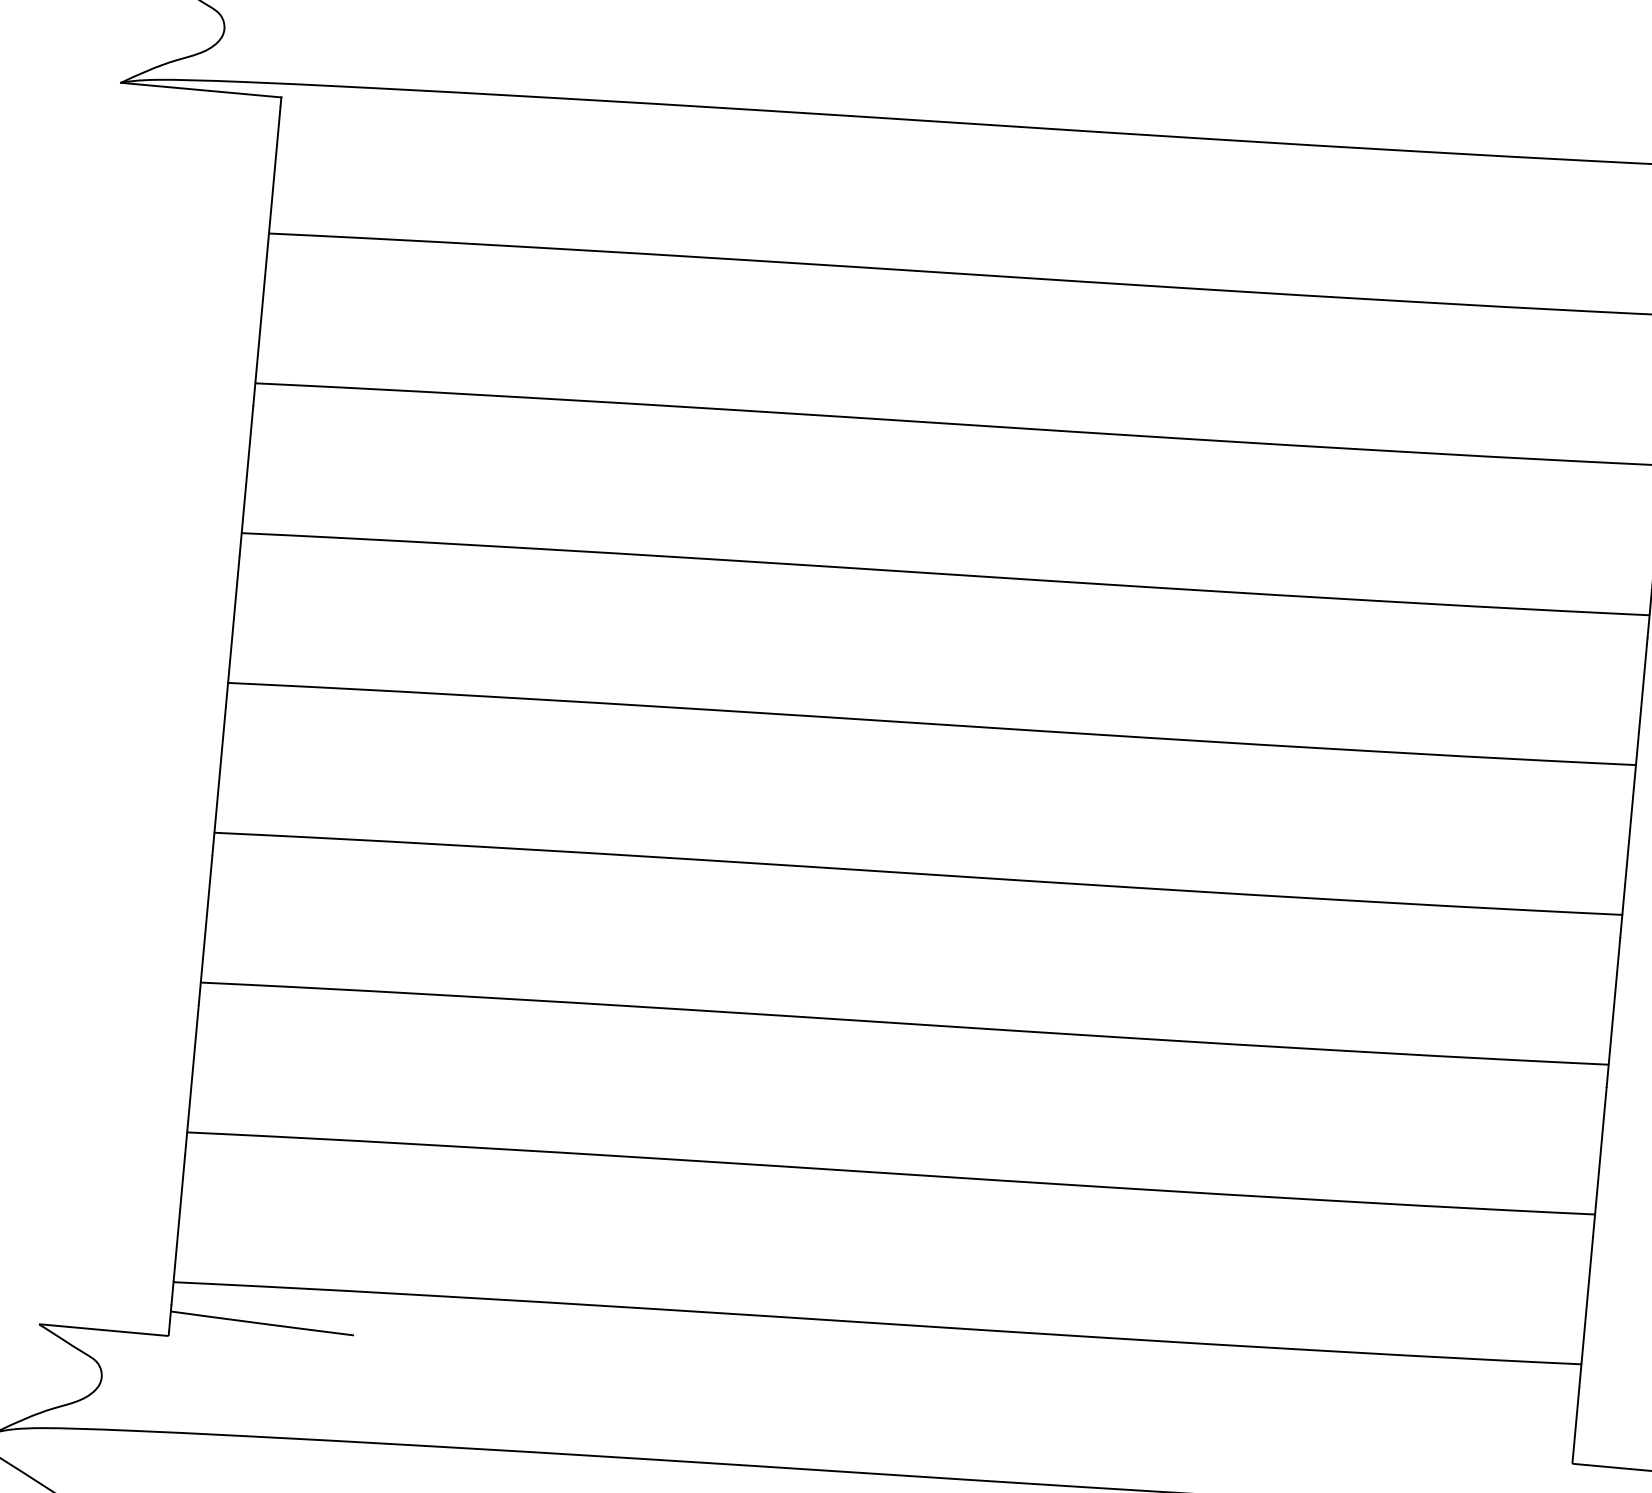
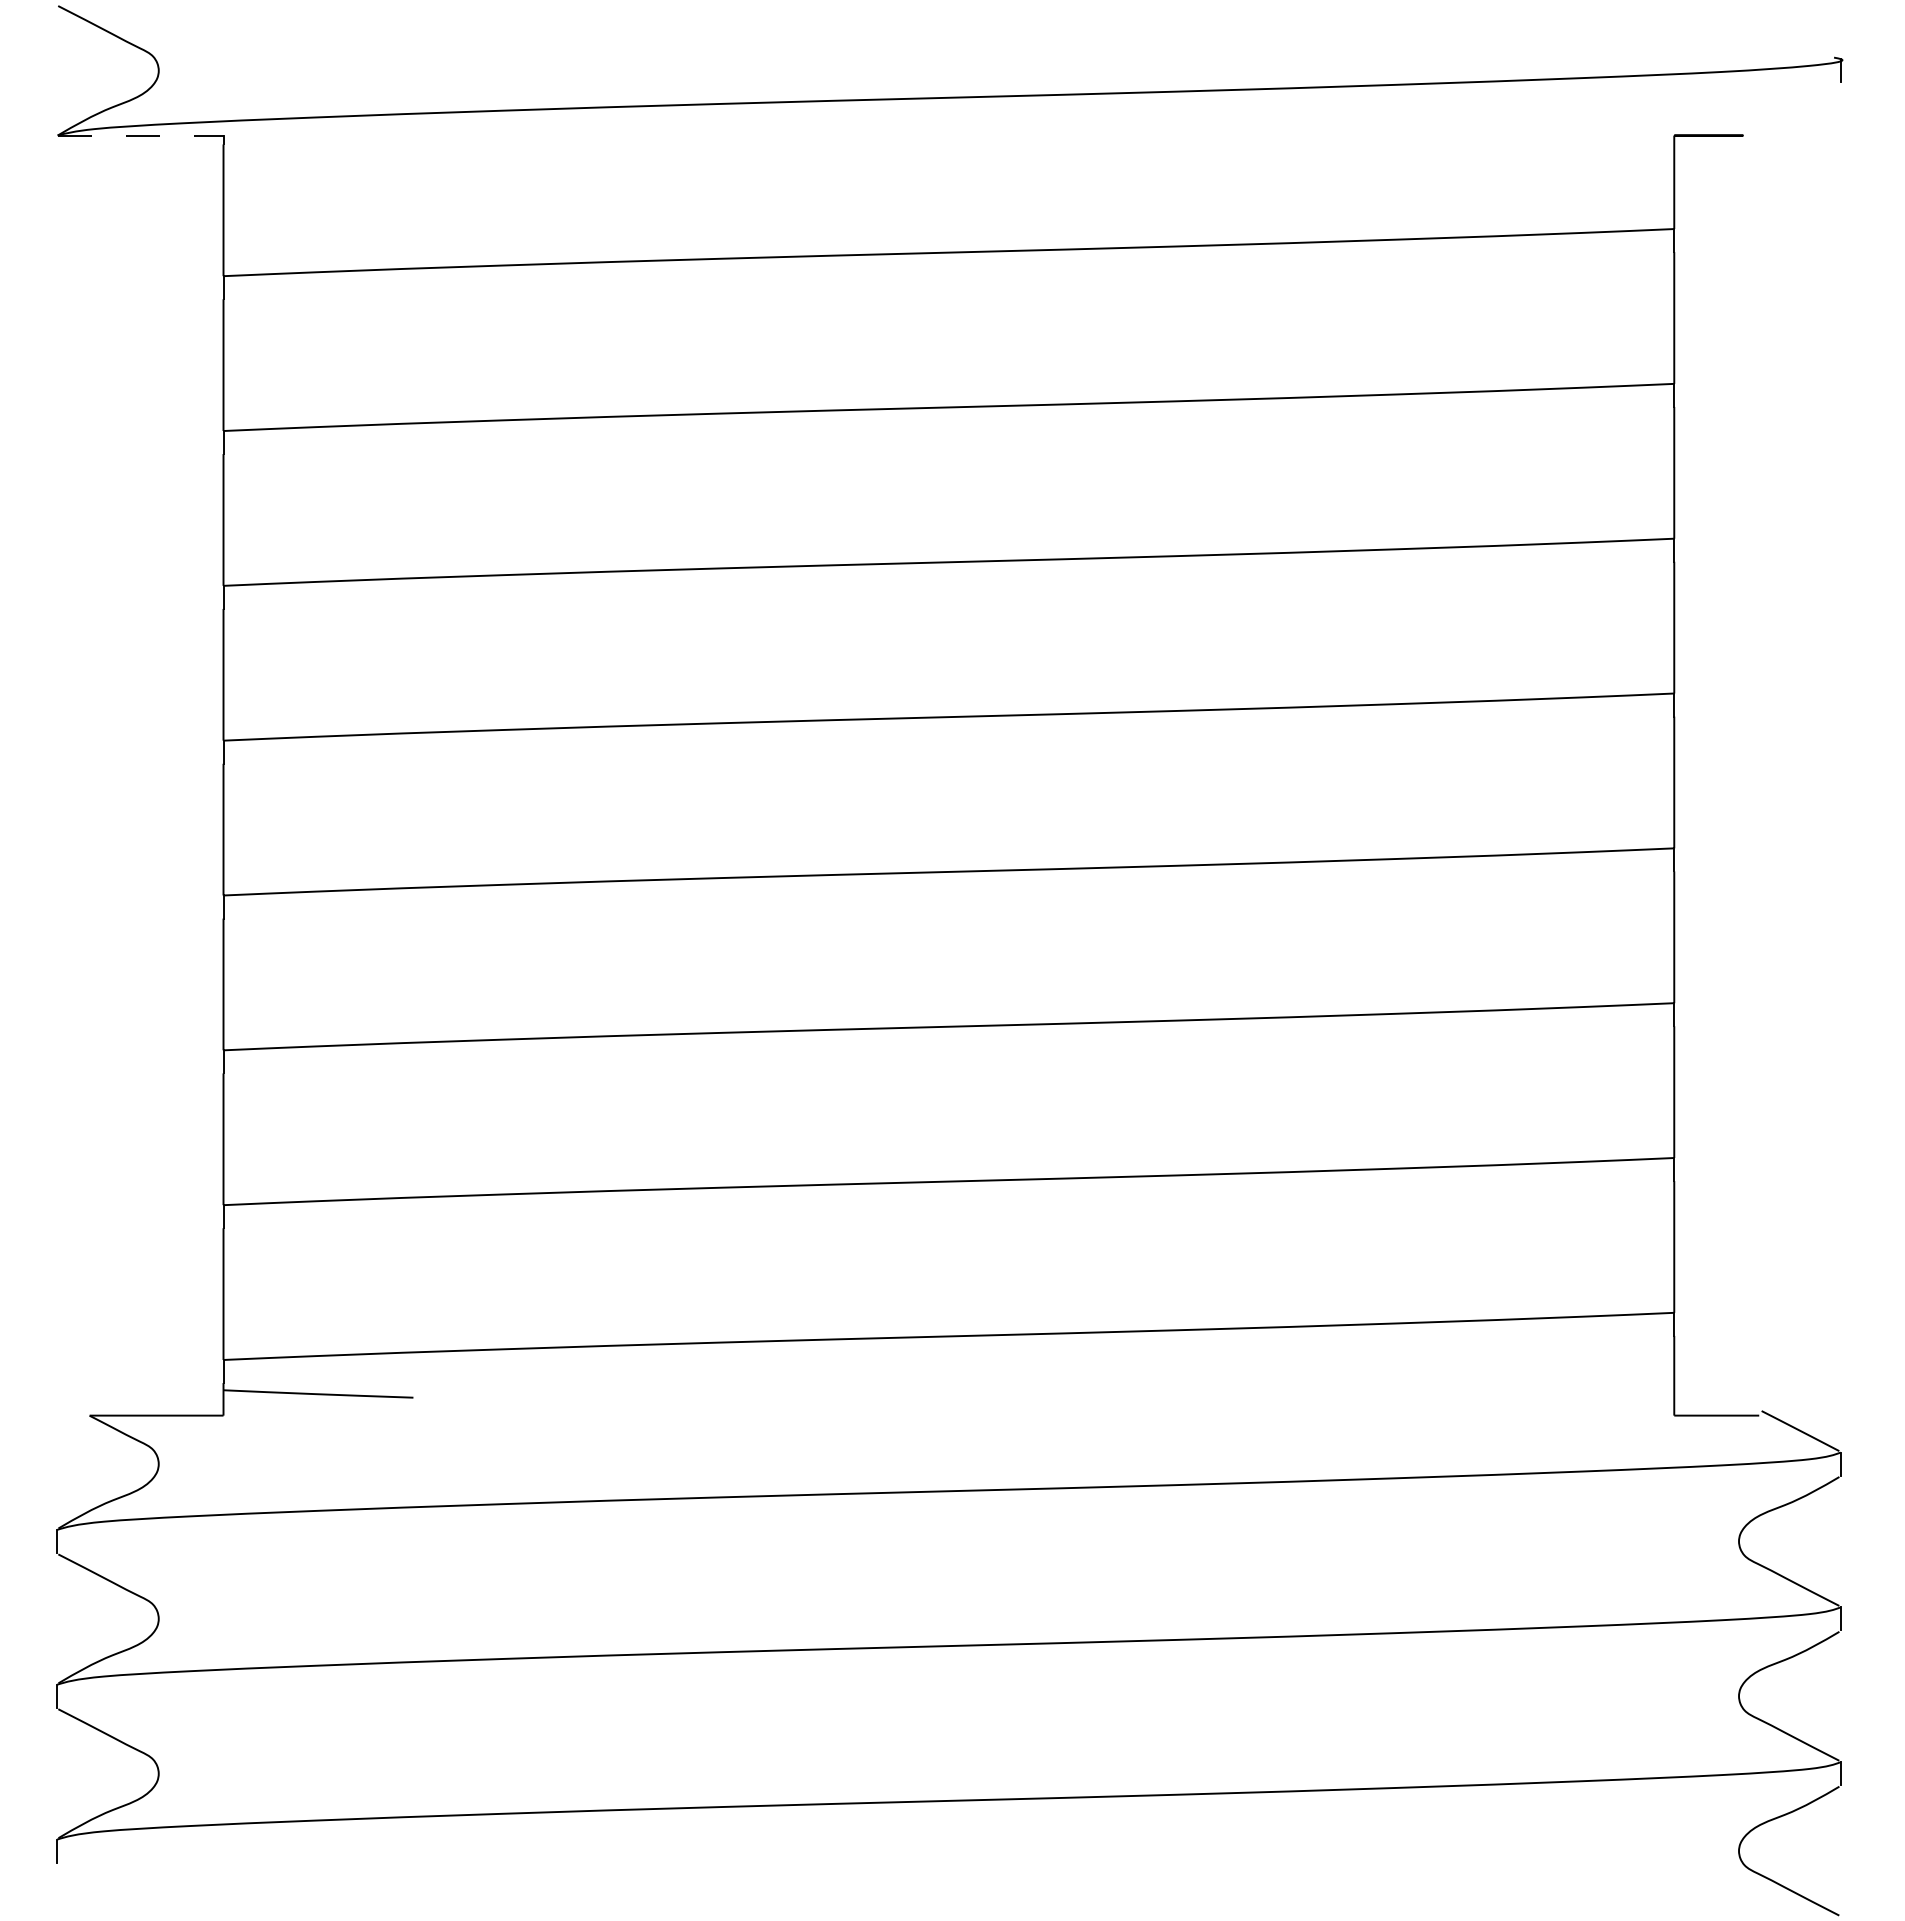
line: (201, 90) -> (140, 135), solid -> dashed

